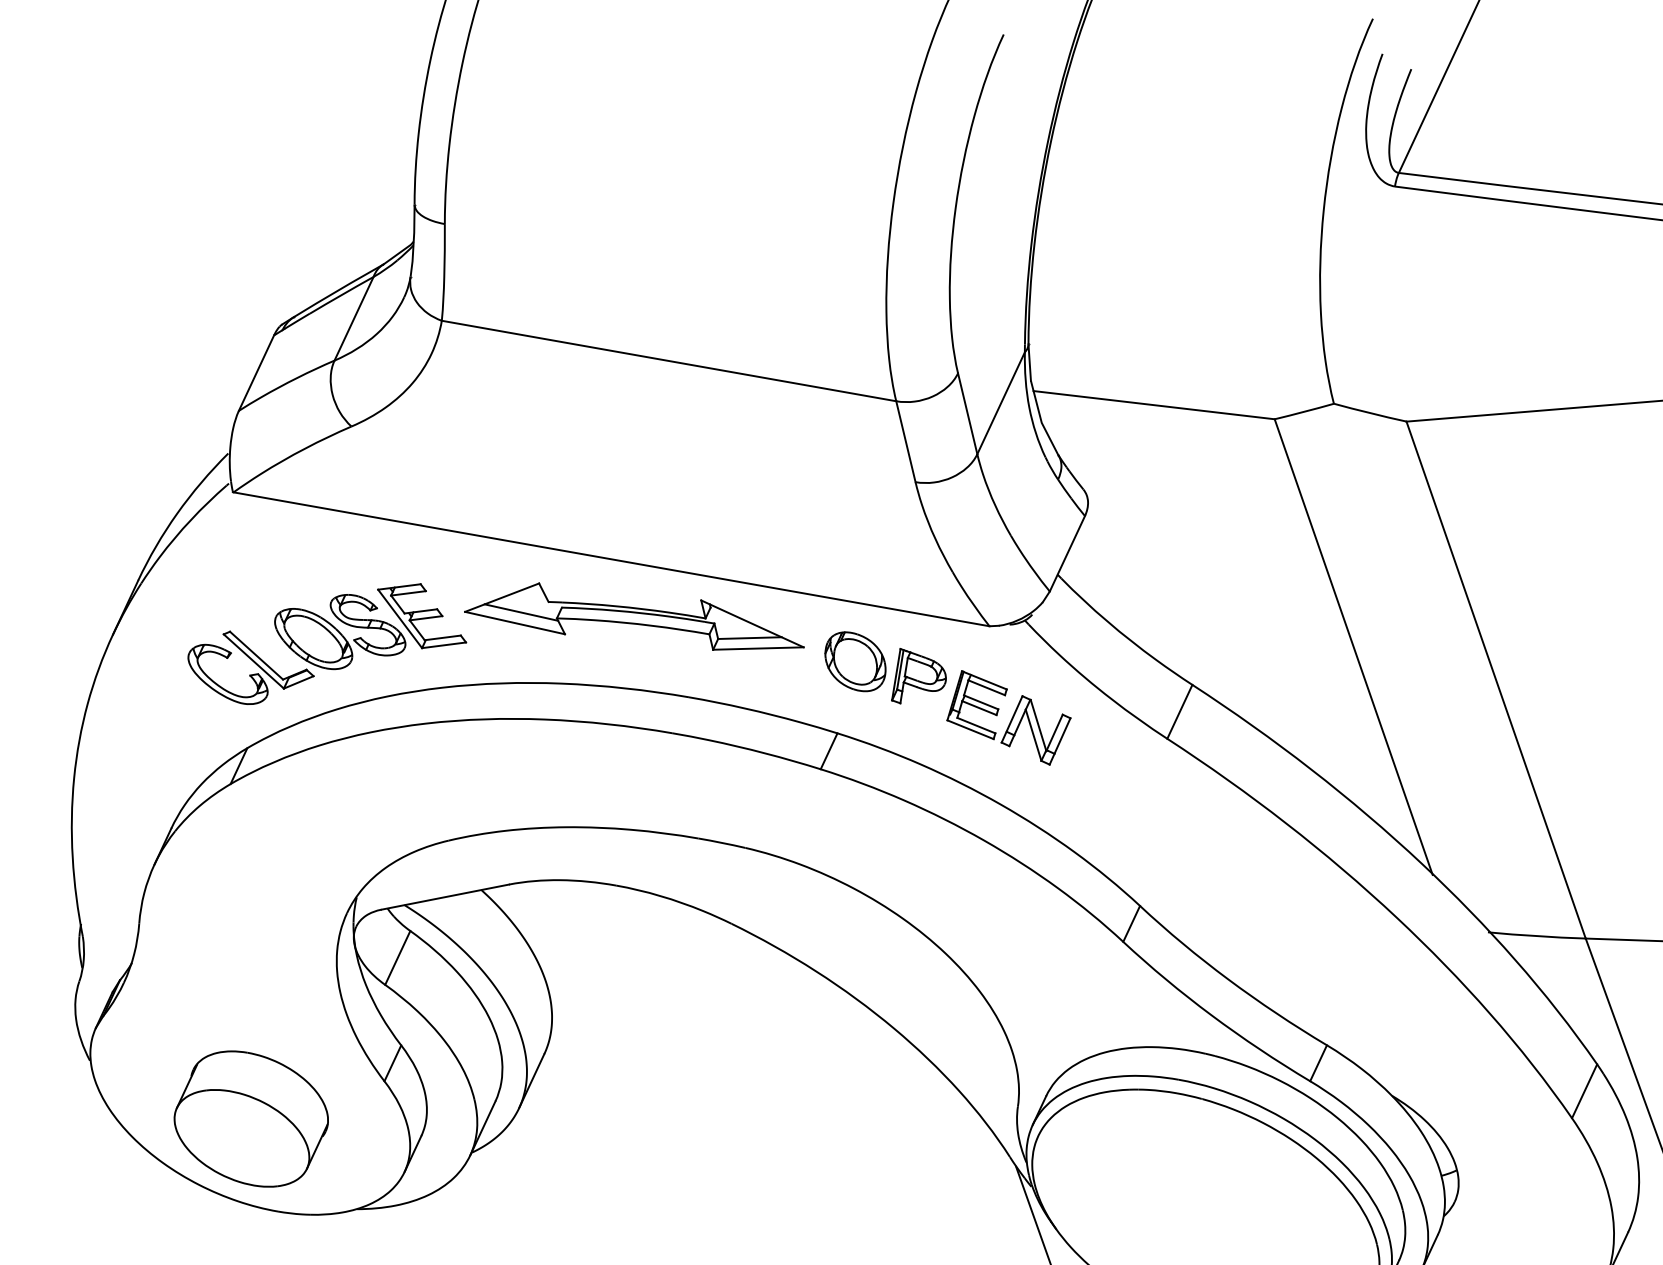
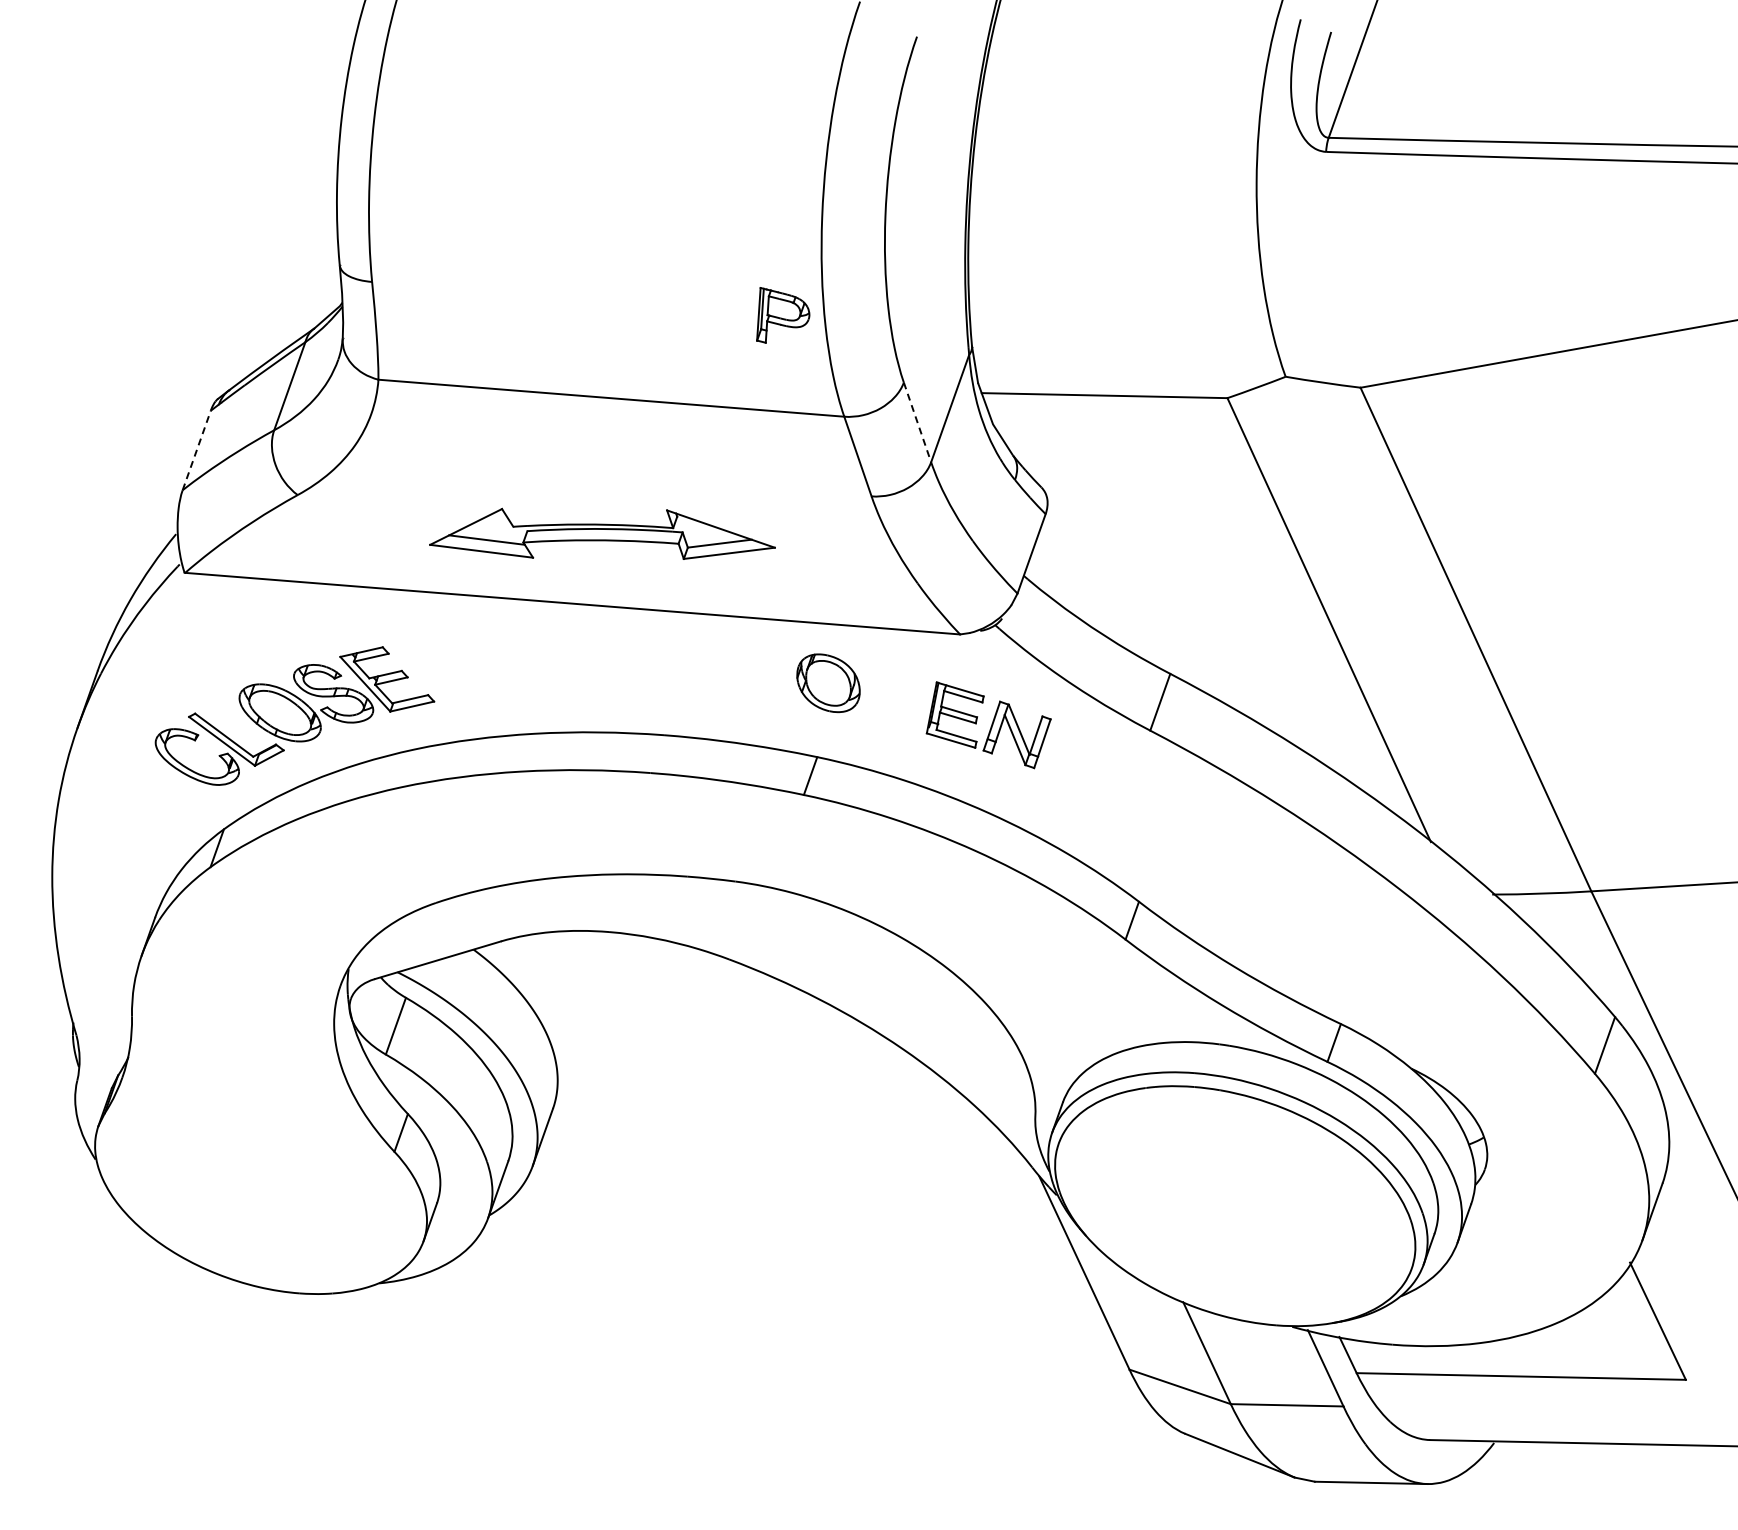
line: (256, 373) -> (196, 450), solid -> dashed
line: (967, 413) -> (917, 422), solid -> dashed
part: (635, 617) -> (602, 533), moved
part: (920, 678) -> (783, 315), moved
part: (250, 1118) -> (263, 1202), removed

